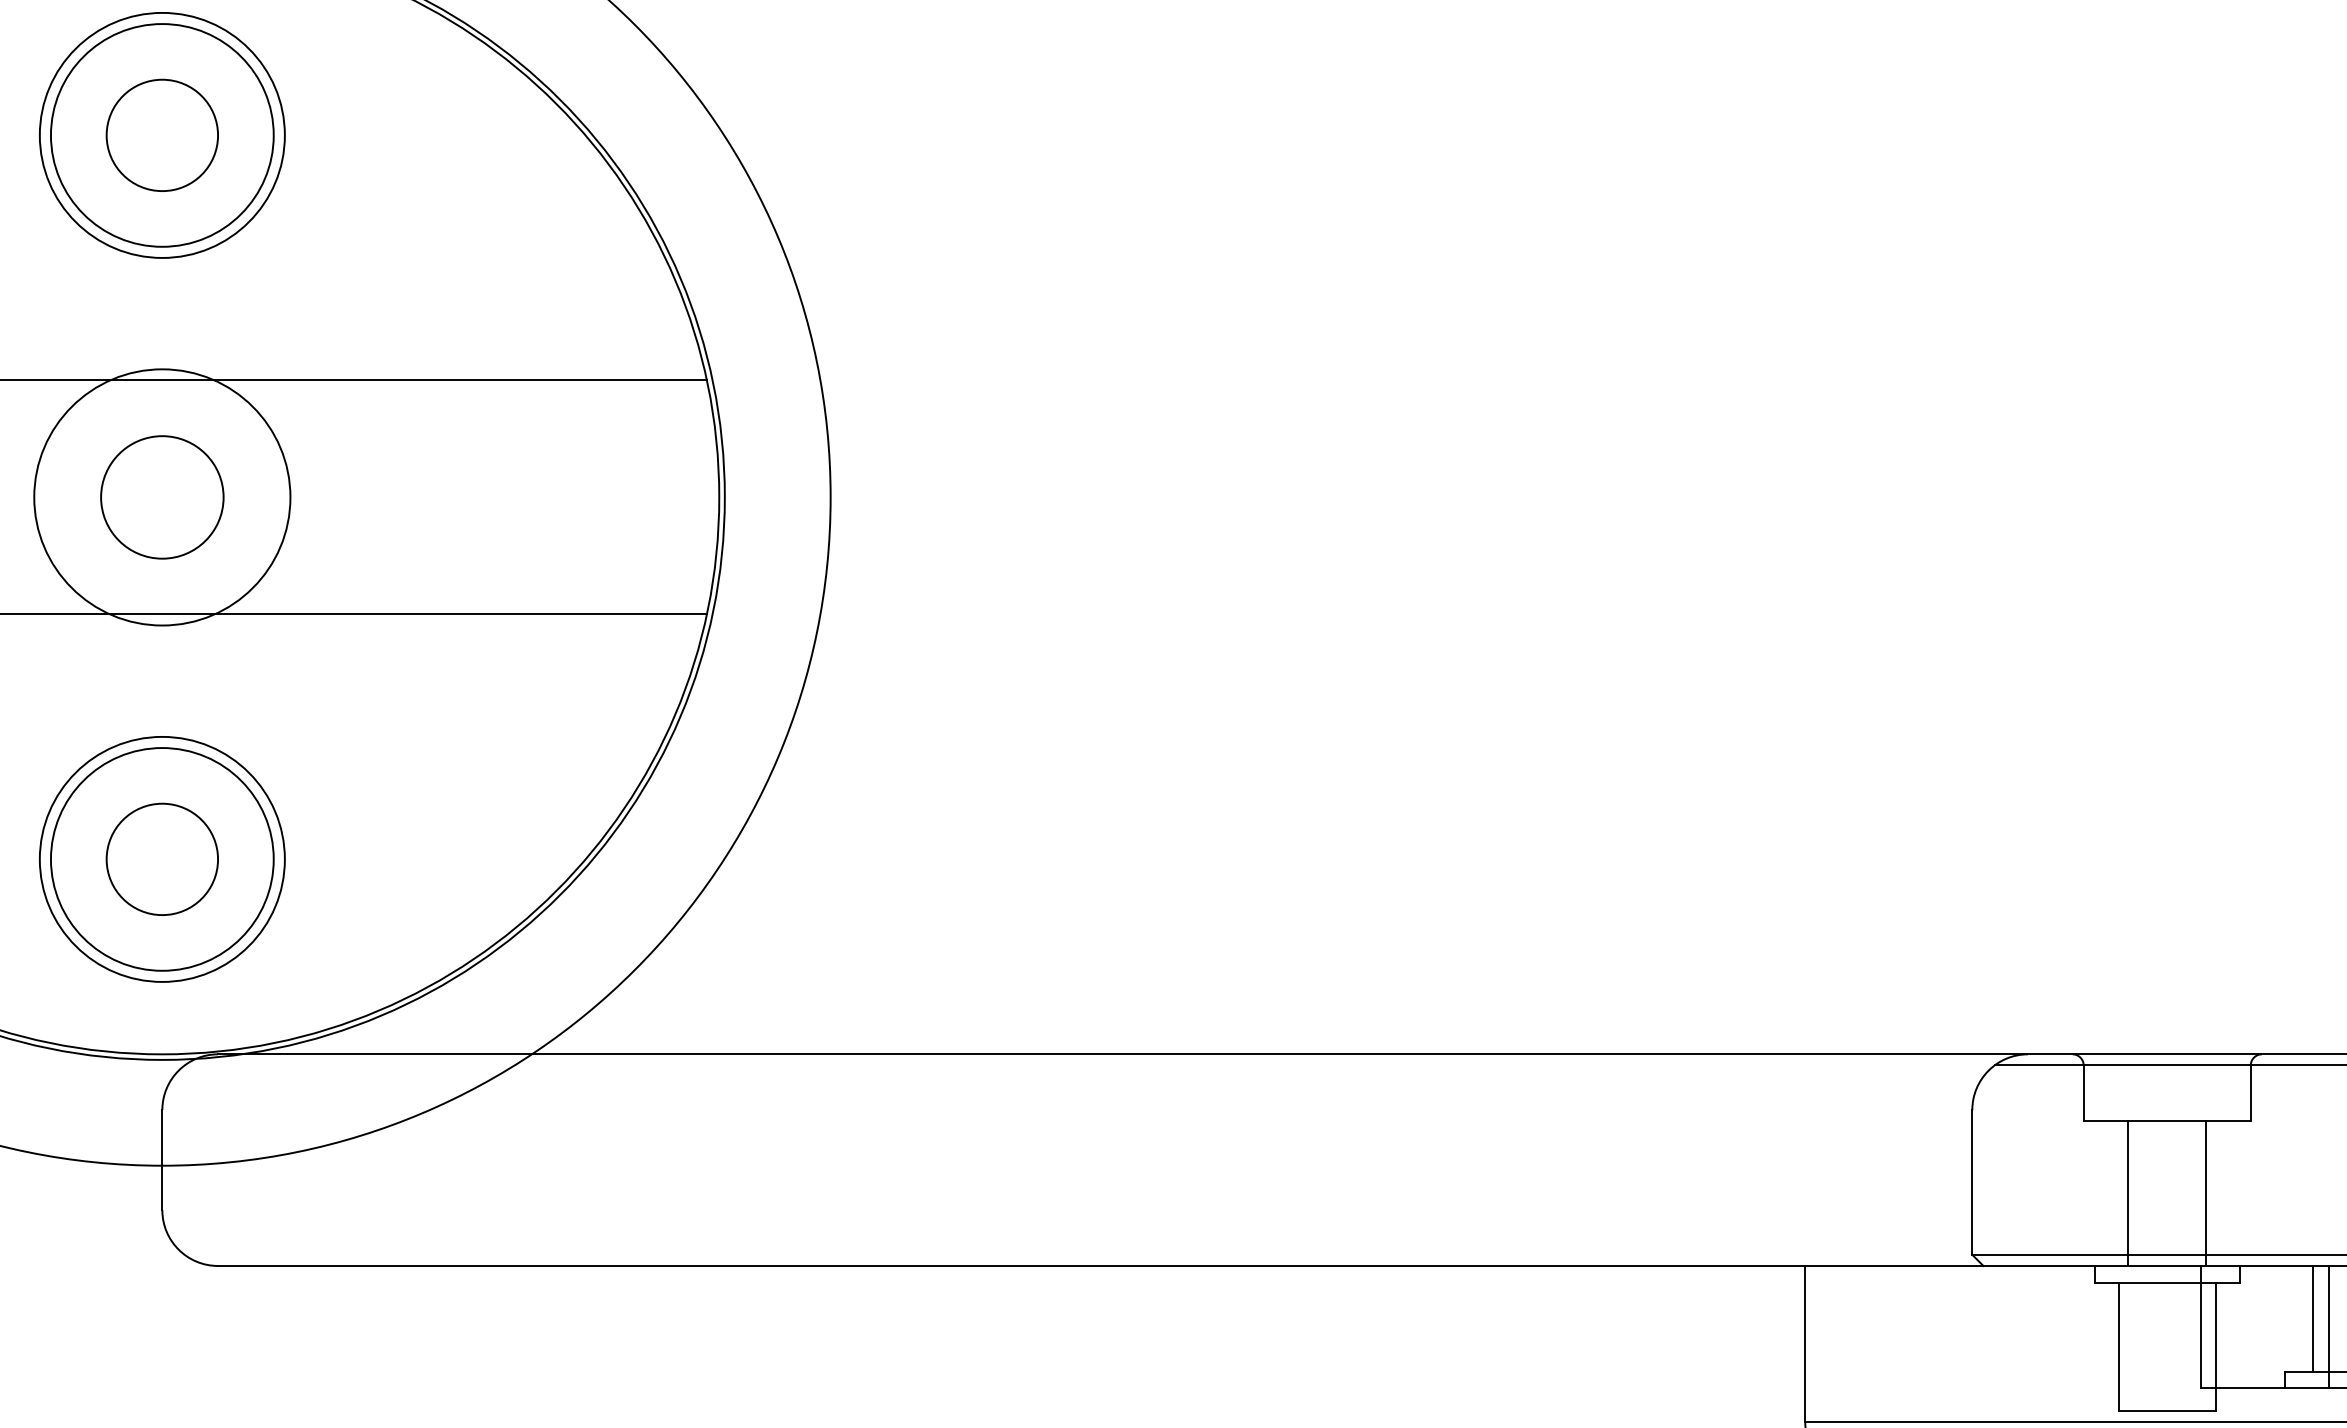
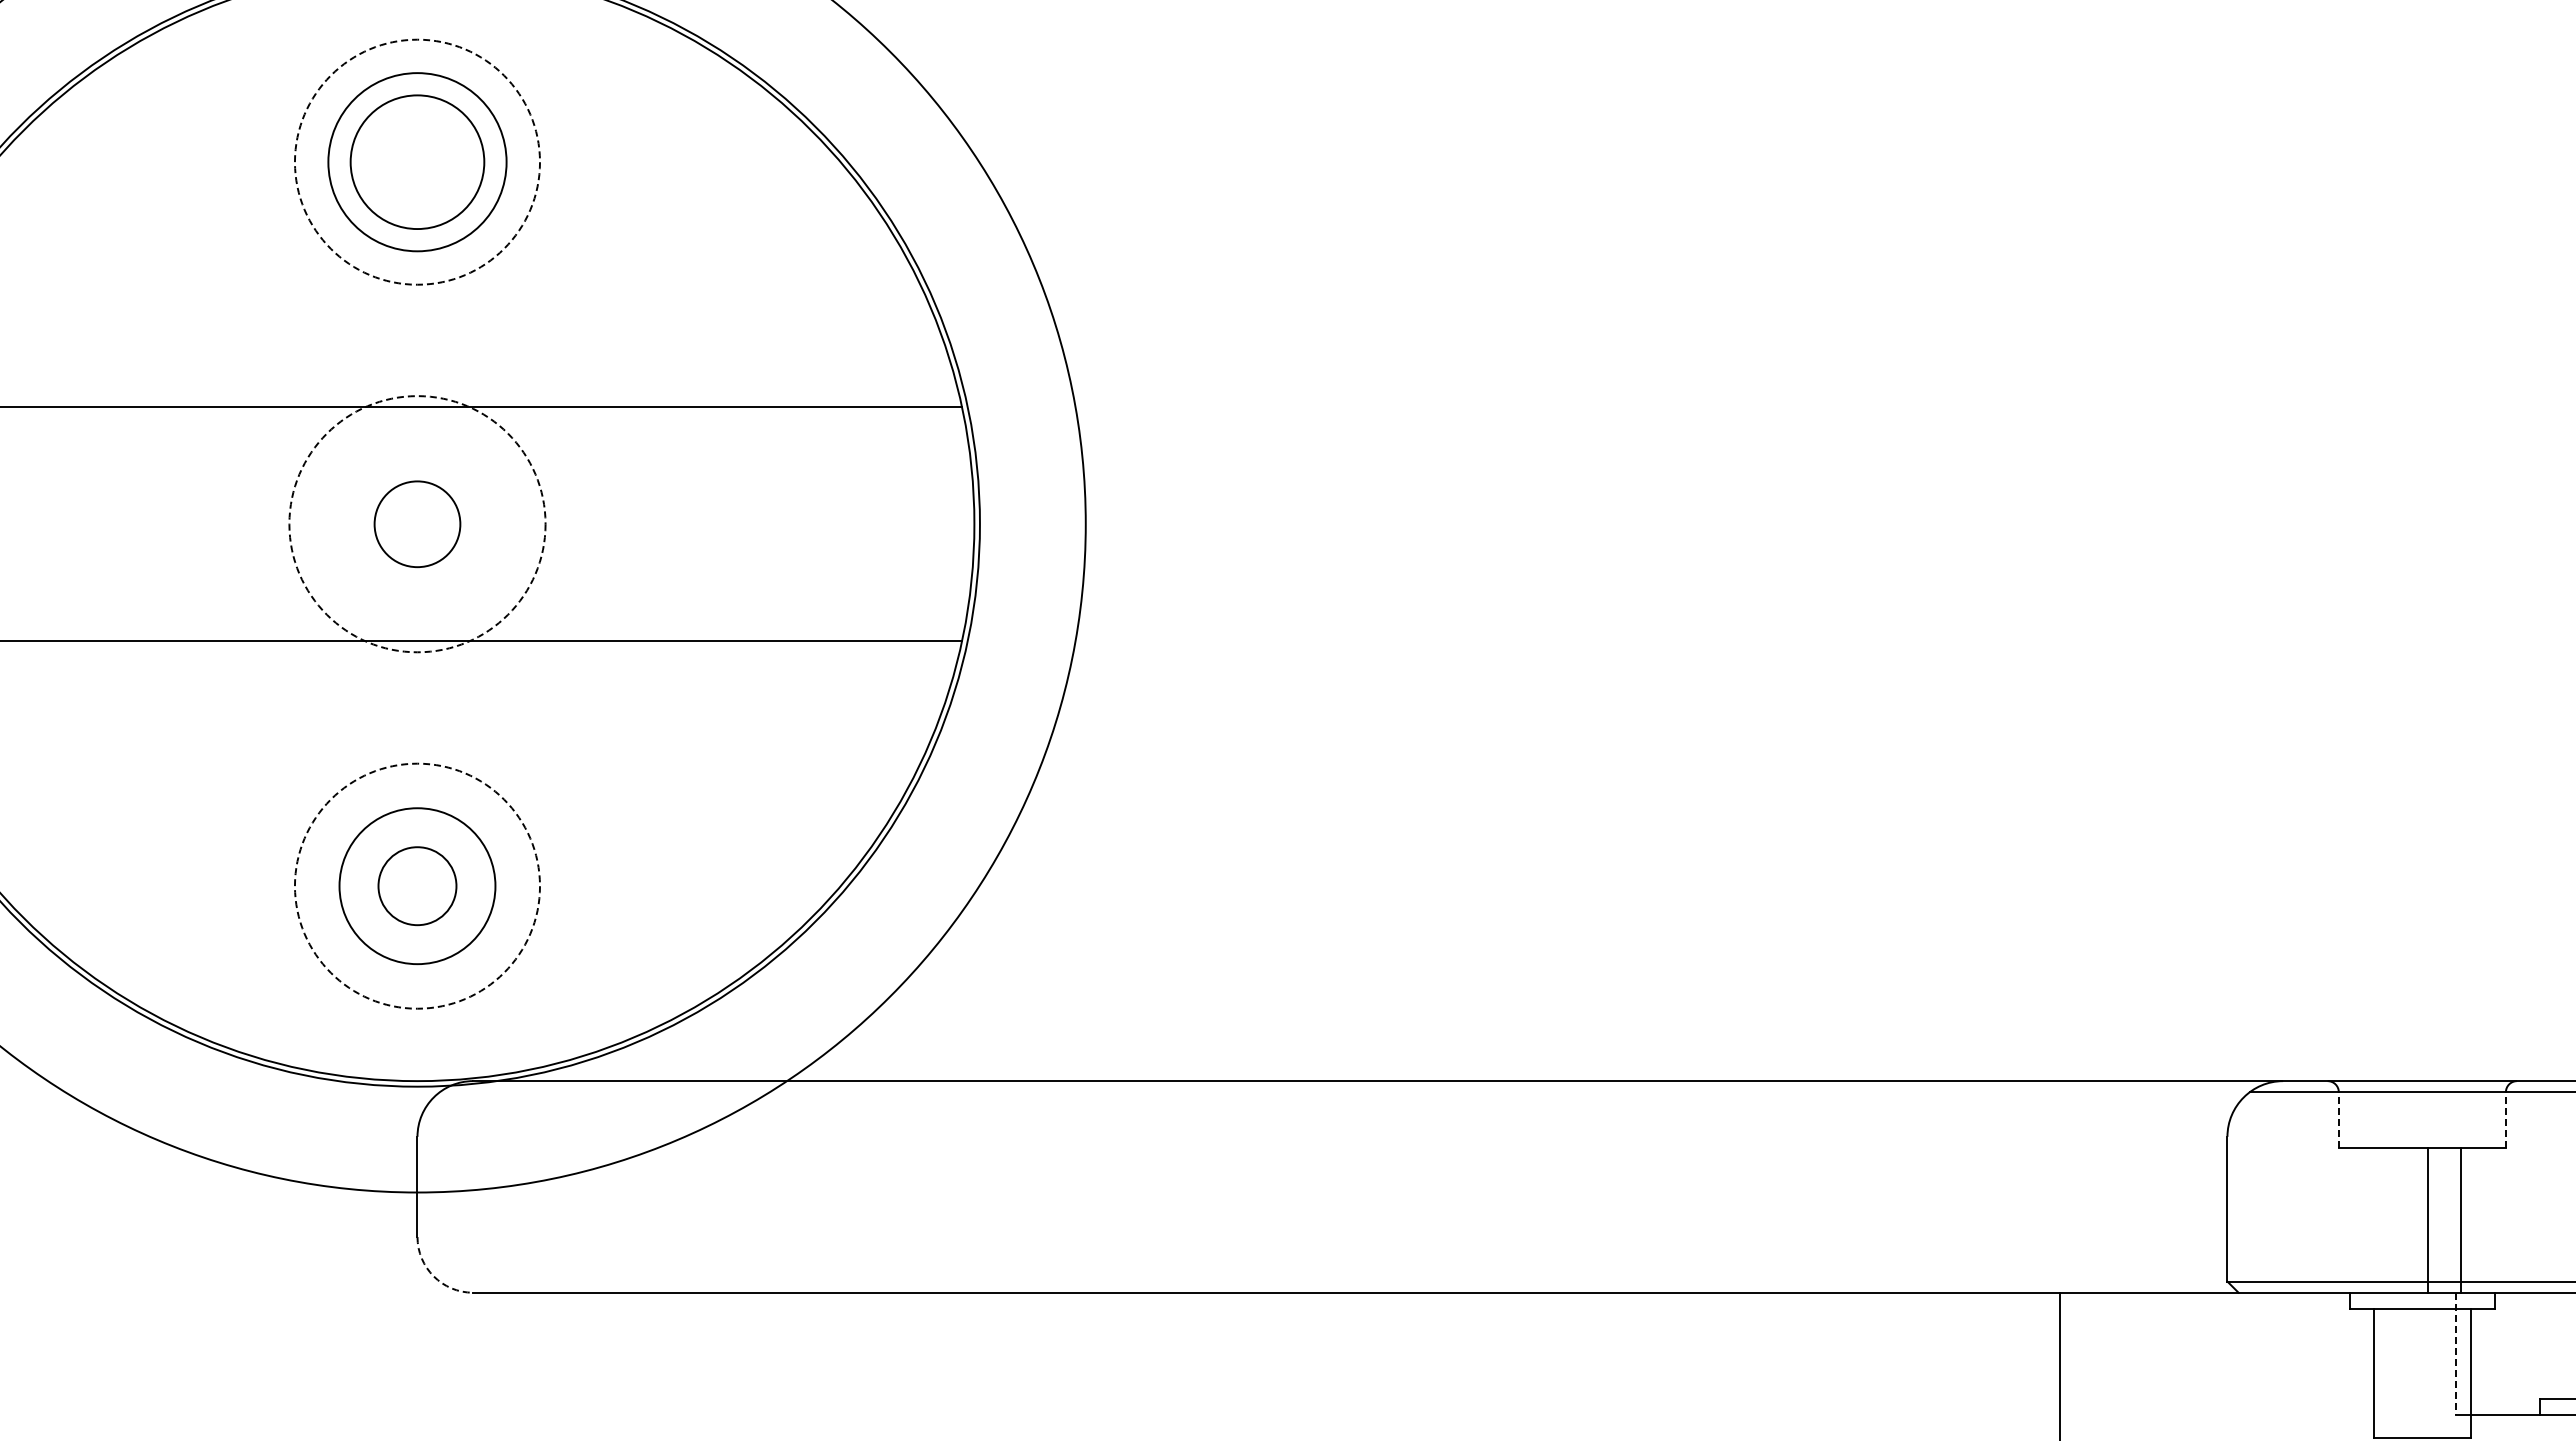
circle: (162, 134) -> (417, 161), size x0.6
circle: (162, 134) -> (417, 161), size x1.6
circle: (162, 134) -> (417, 161), solid -> dashed
circle: (162, 497) -> (417, 524), size x0.7
circle: (162, 497) -> (417, 524), solid -> dashed
circle: (162, 858) -> (417, 885), size x0.7
circle: (162, 858) -> (417, 885), size x0.7
circle: (162, 858) -> (417, 885), solid -> dashed
line: (2083, 1093) -> (2338, 1120), solid -> dashed
line: (2250, 1093) -> (2505, 1120), solid -> dashed
line: (2128, 1192) -> (2428, 1219), moved
arc: (178, 1249) -> (433, 1276), solid -> dashed
line: (2312, 1318) -> (2567, 1345), removed
line: (2201, 1327) -> (2456, 1354), solid -> dashed

